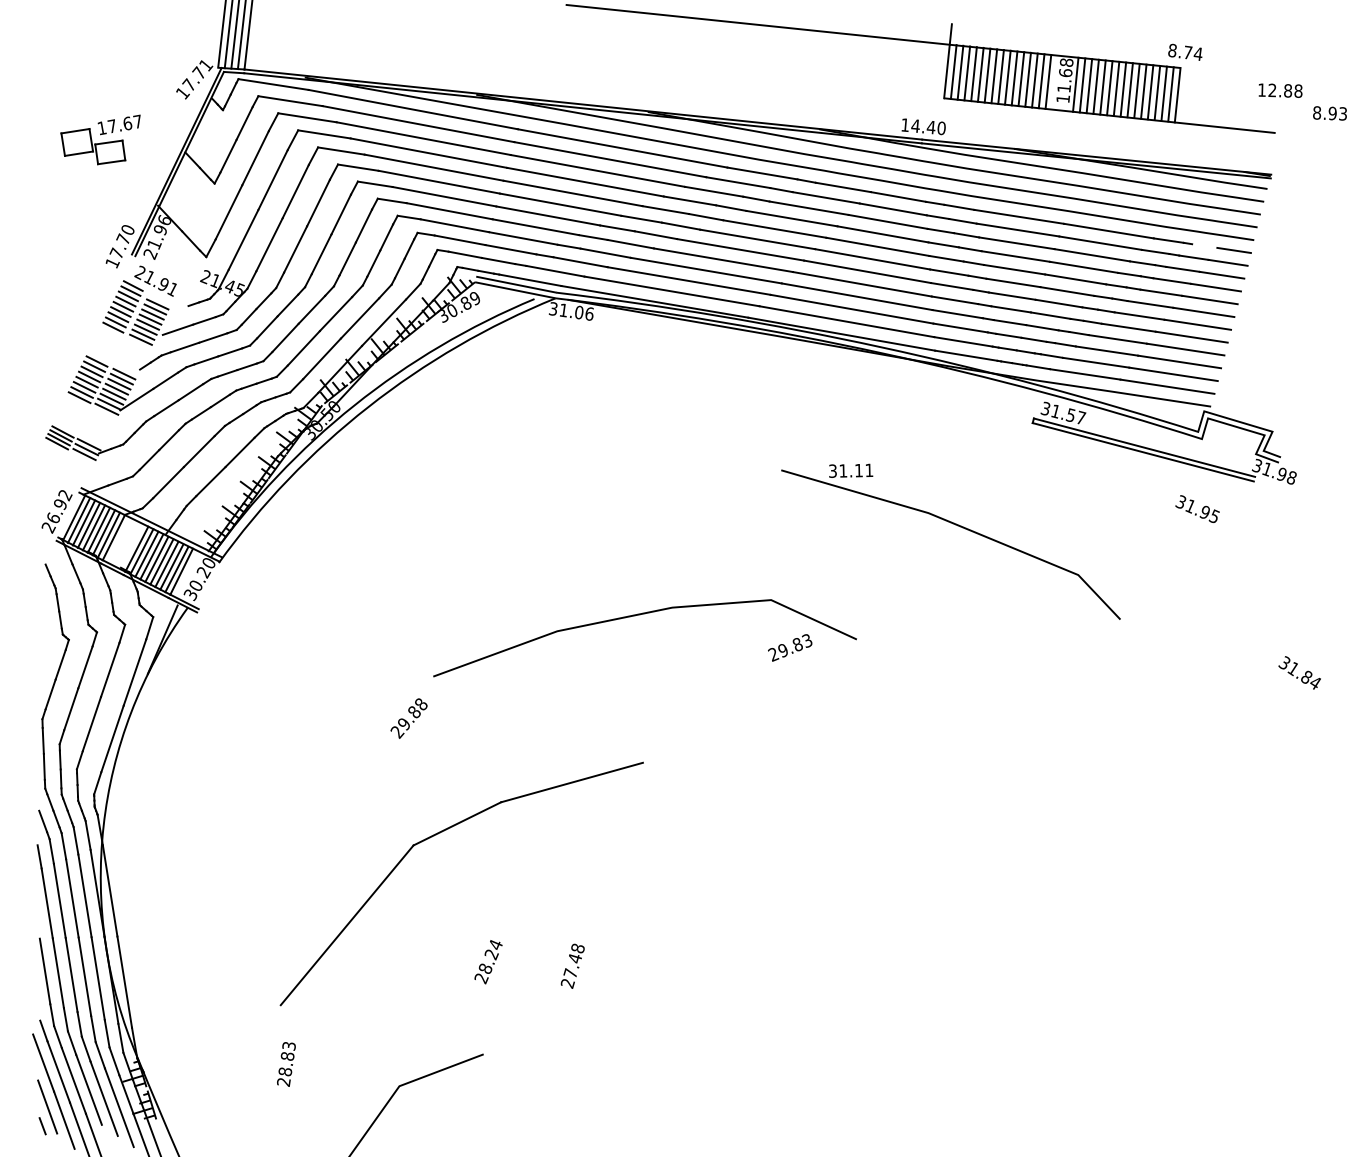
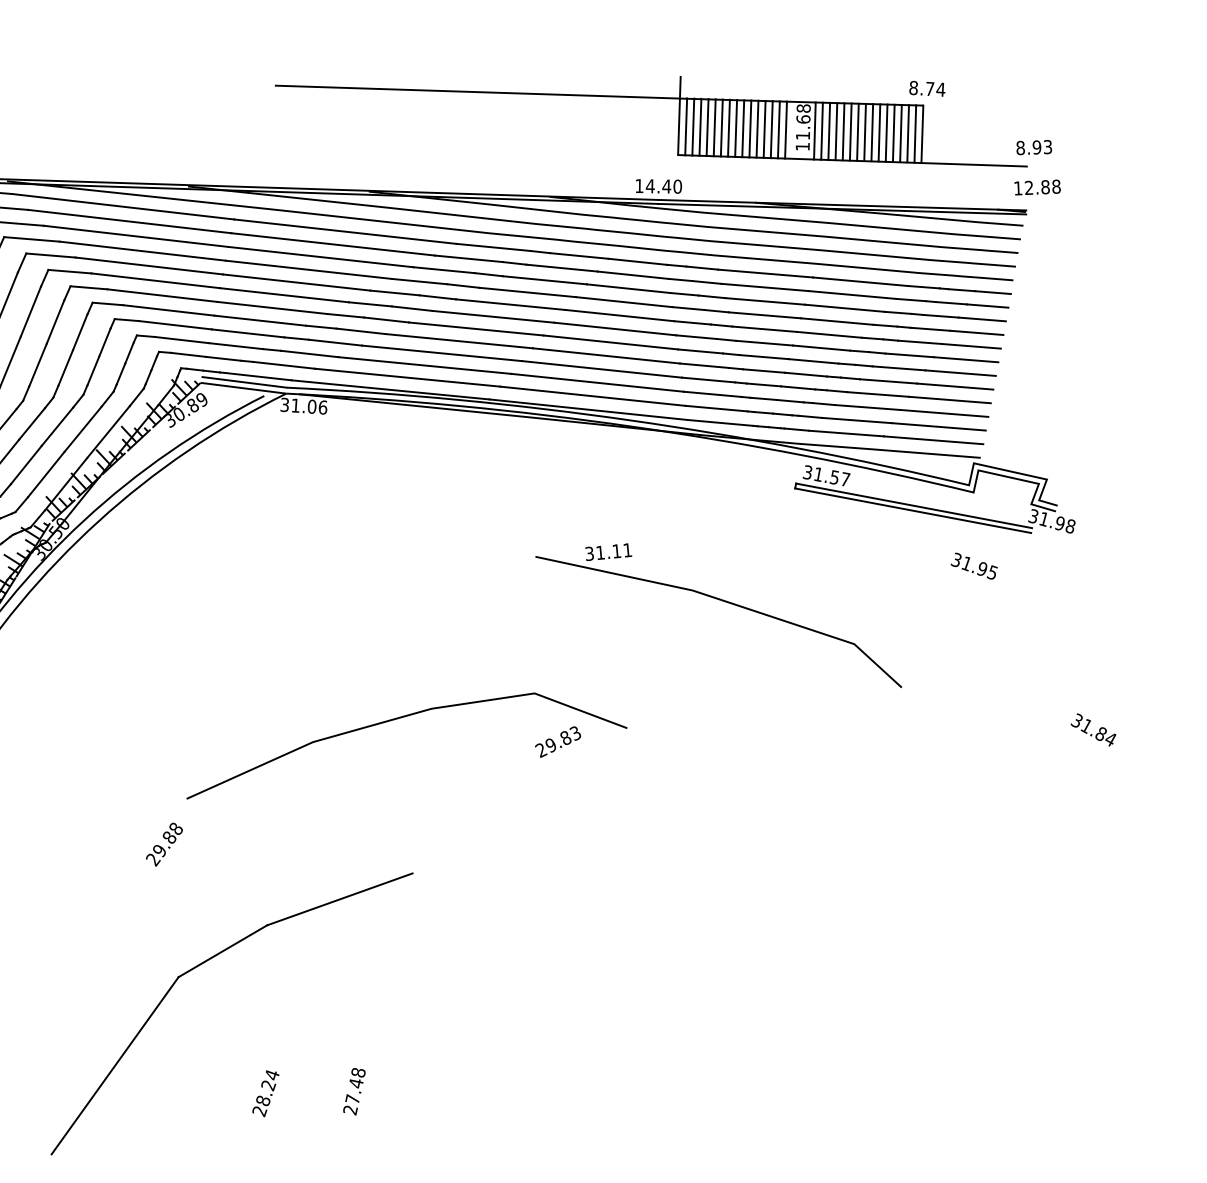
text: (1280, 90) -> (1037, 187), moved
text: (1329, 113) -> (1033, 147), moved
line: (1204, 245) -> (961, 289), added

